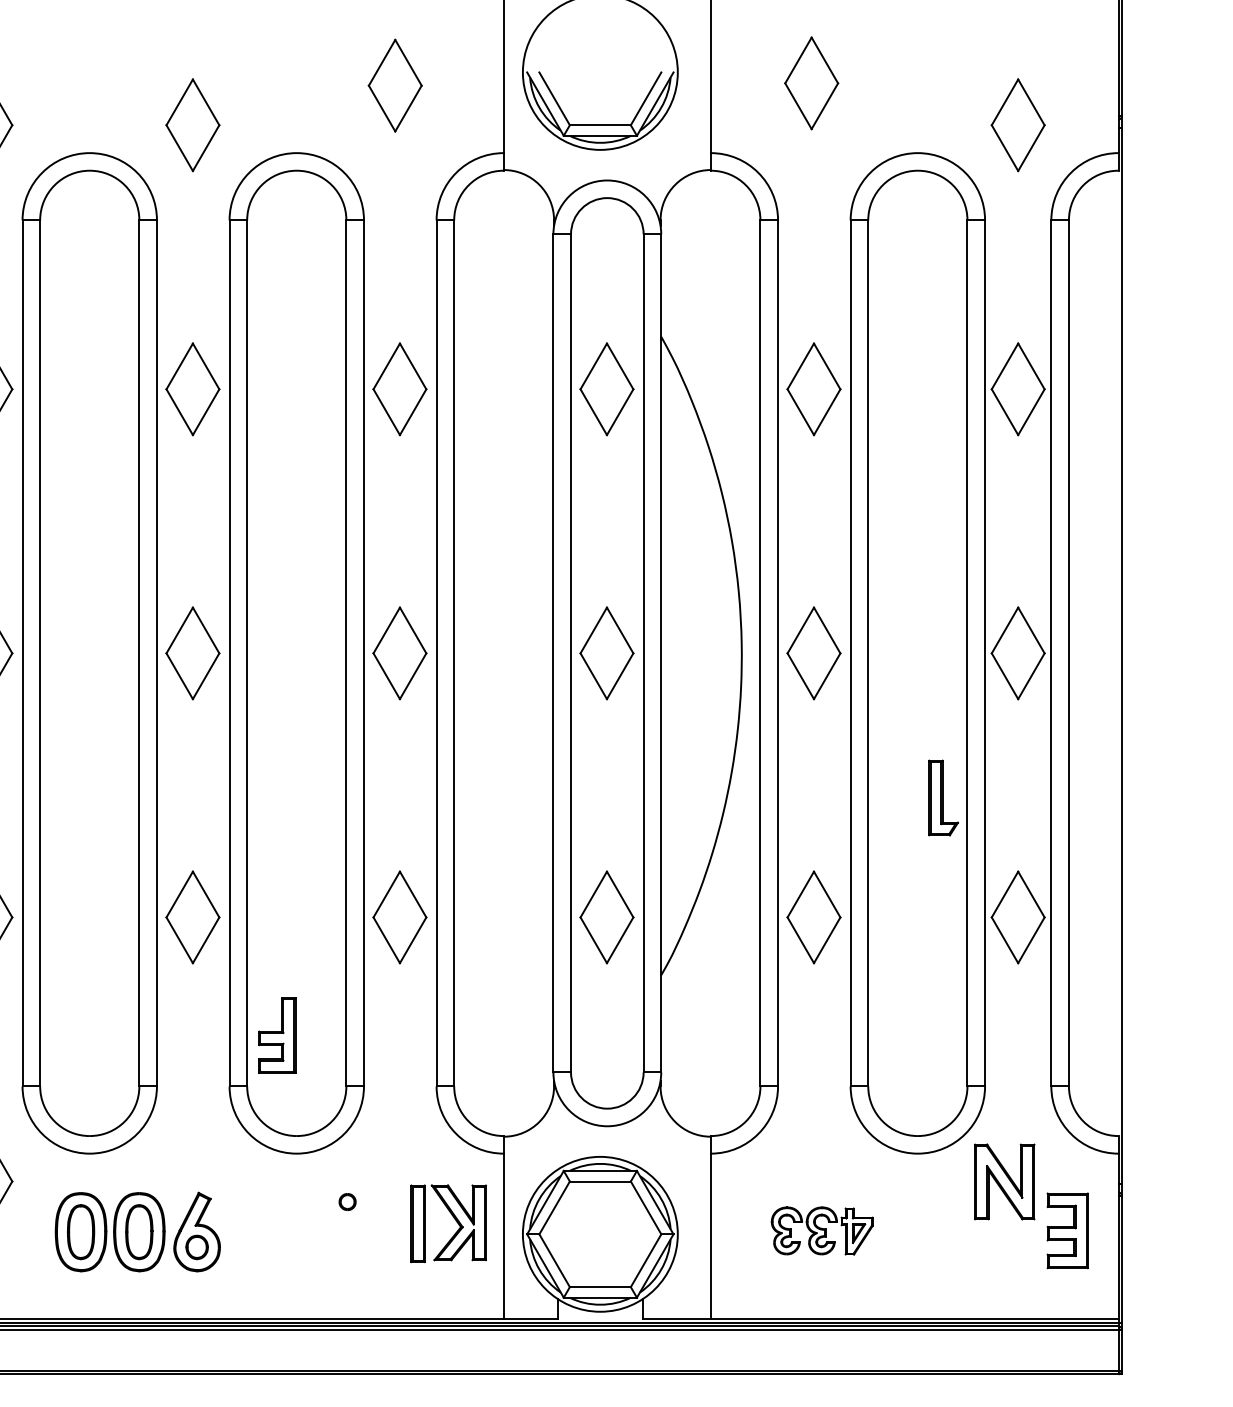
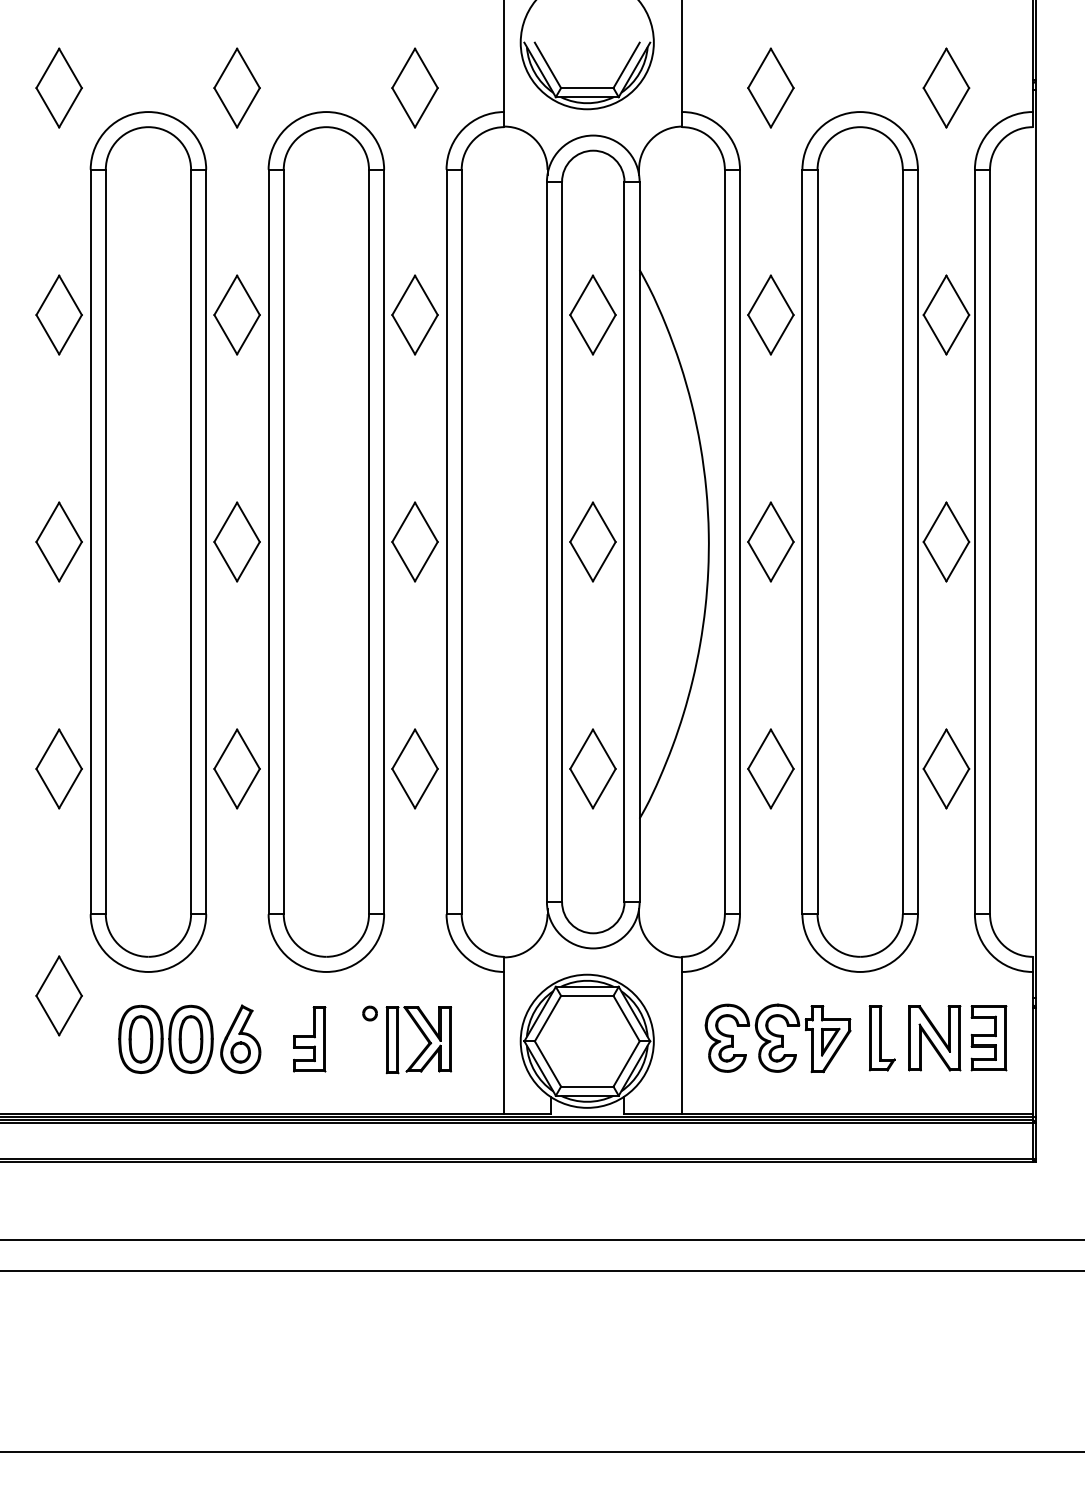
part: (811, 82) -> (770, 87), moved
part: (394, 85) -> (414, 87), moved
part: (942, 798) -> (881, 1038), moved
part: (277, 1035) -> (309, 1039), moved
part: (1004, 1182) -> (934, 1038), moved
part: (453, 1219) -> (423, 1036), moved
part: (821, 1231) -> (777, 1038), size x1.67

